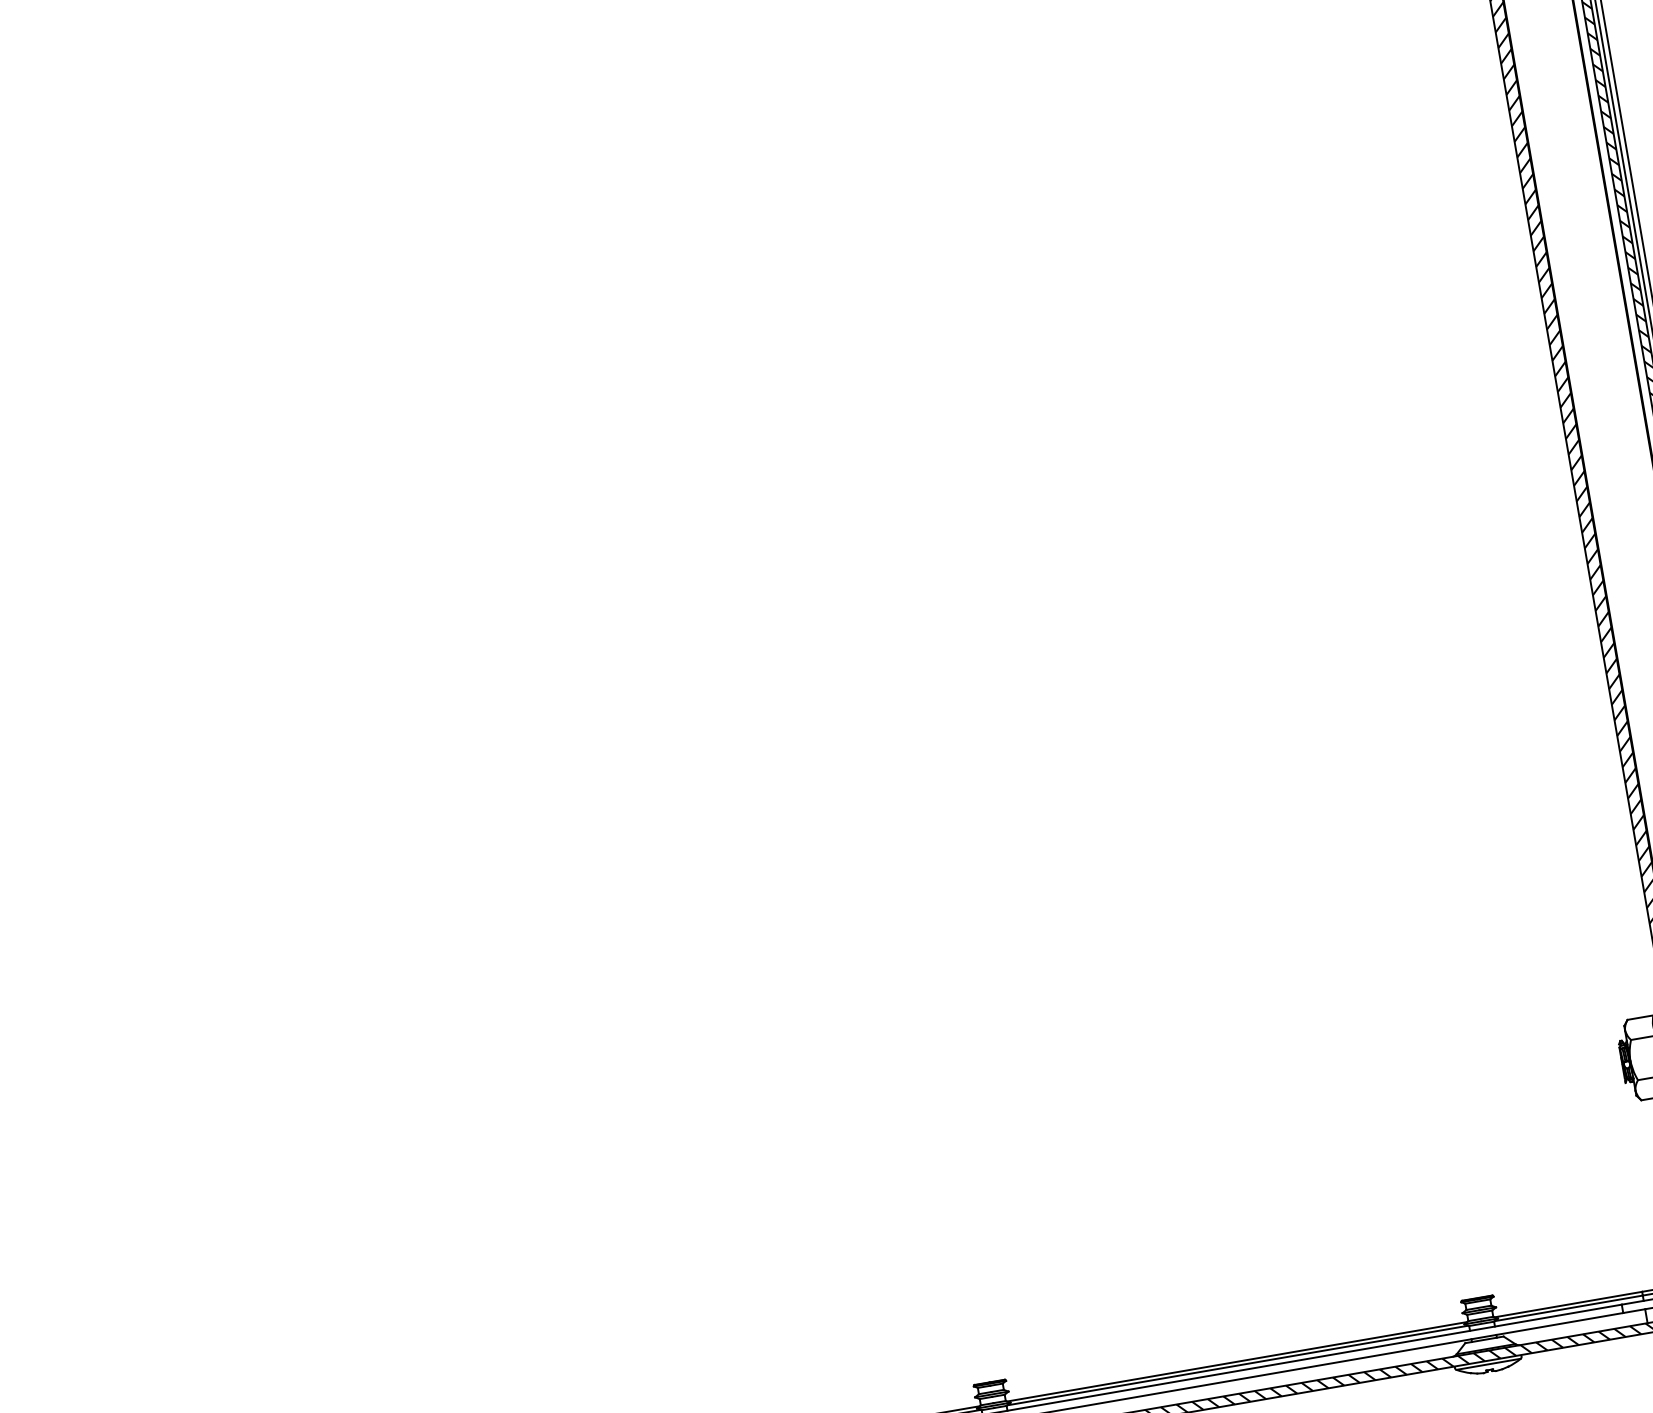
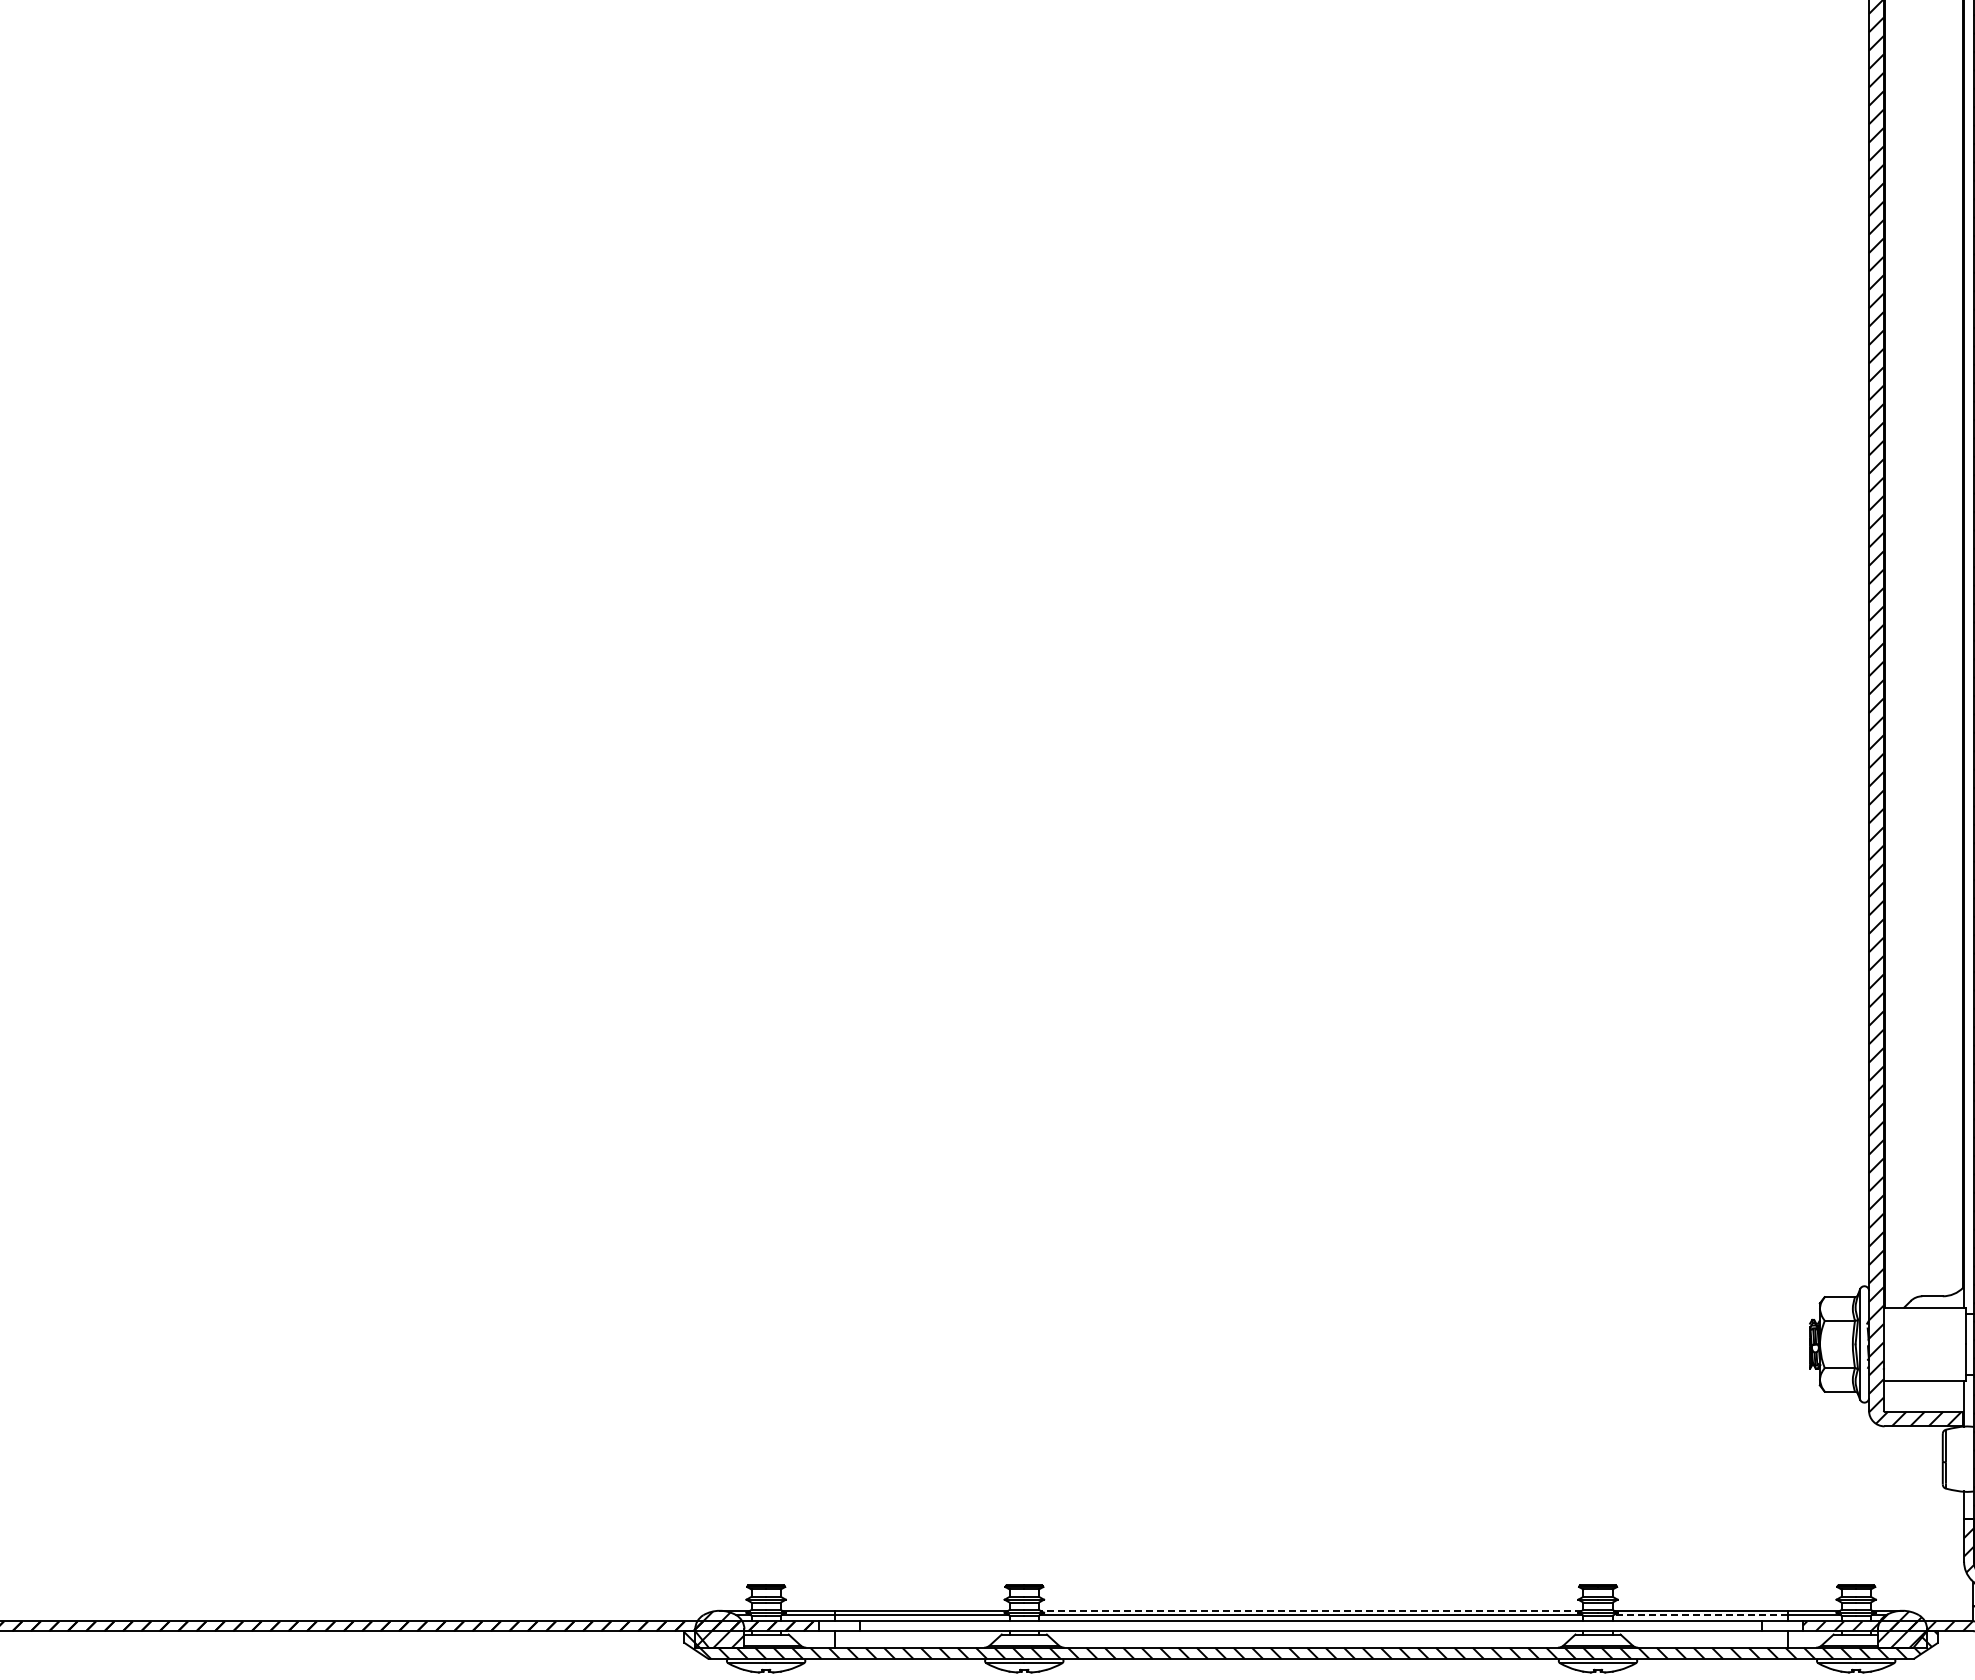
line: (1568, 1308) -> (1700, 1615), solid -> dashed
line: (1237, 1361) -> (1311, 1610), solid -> dashed

